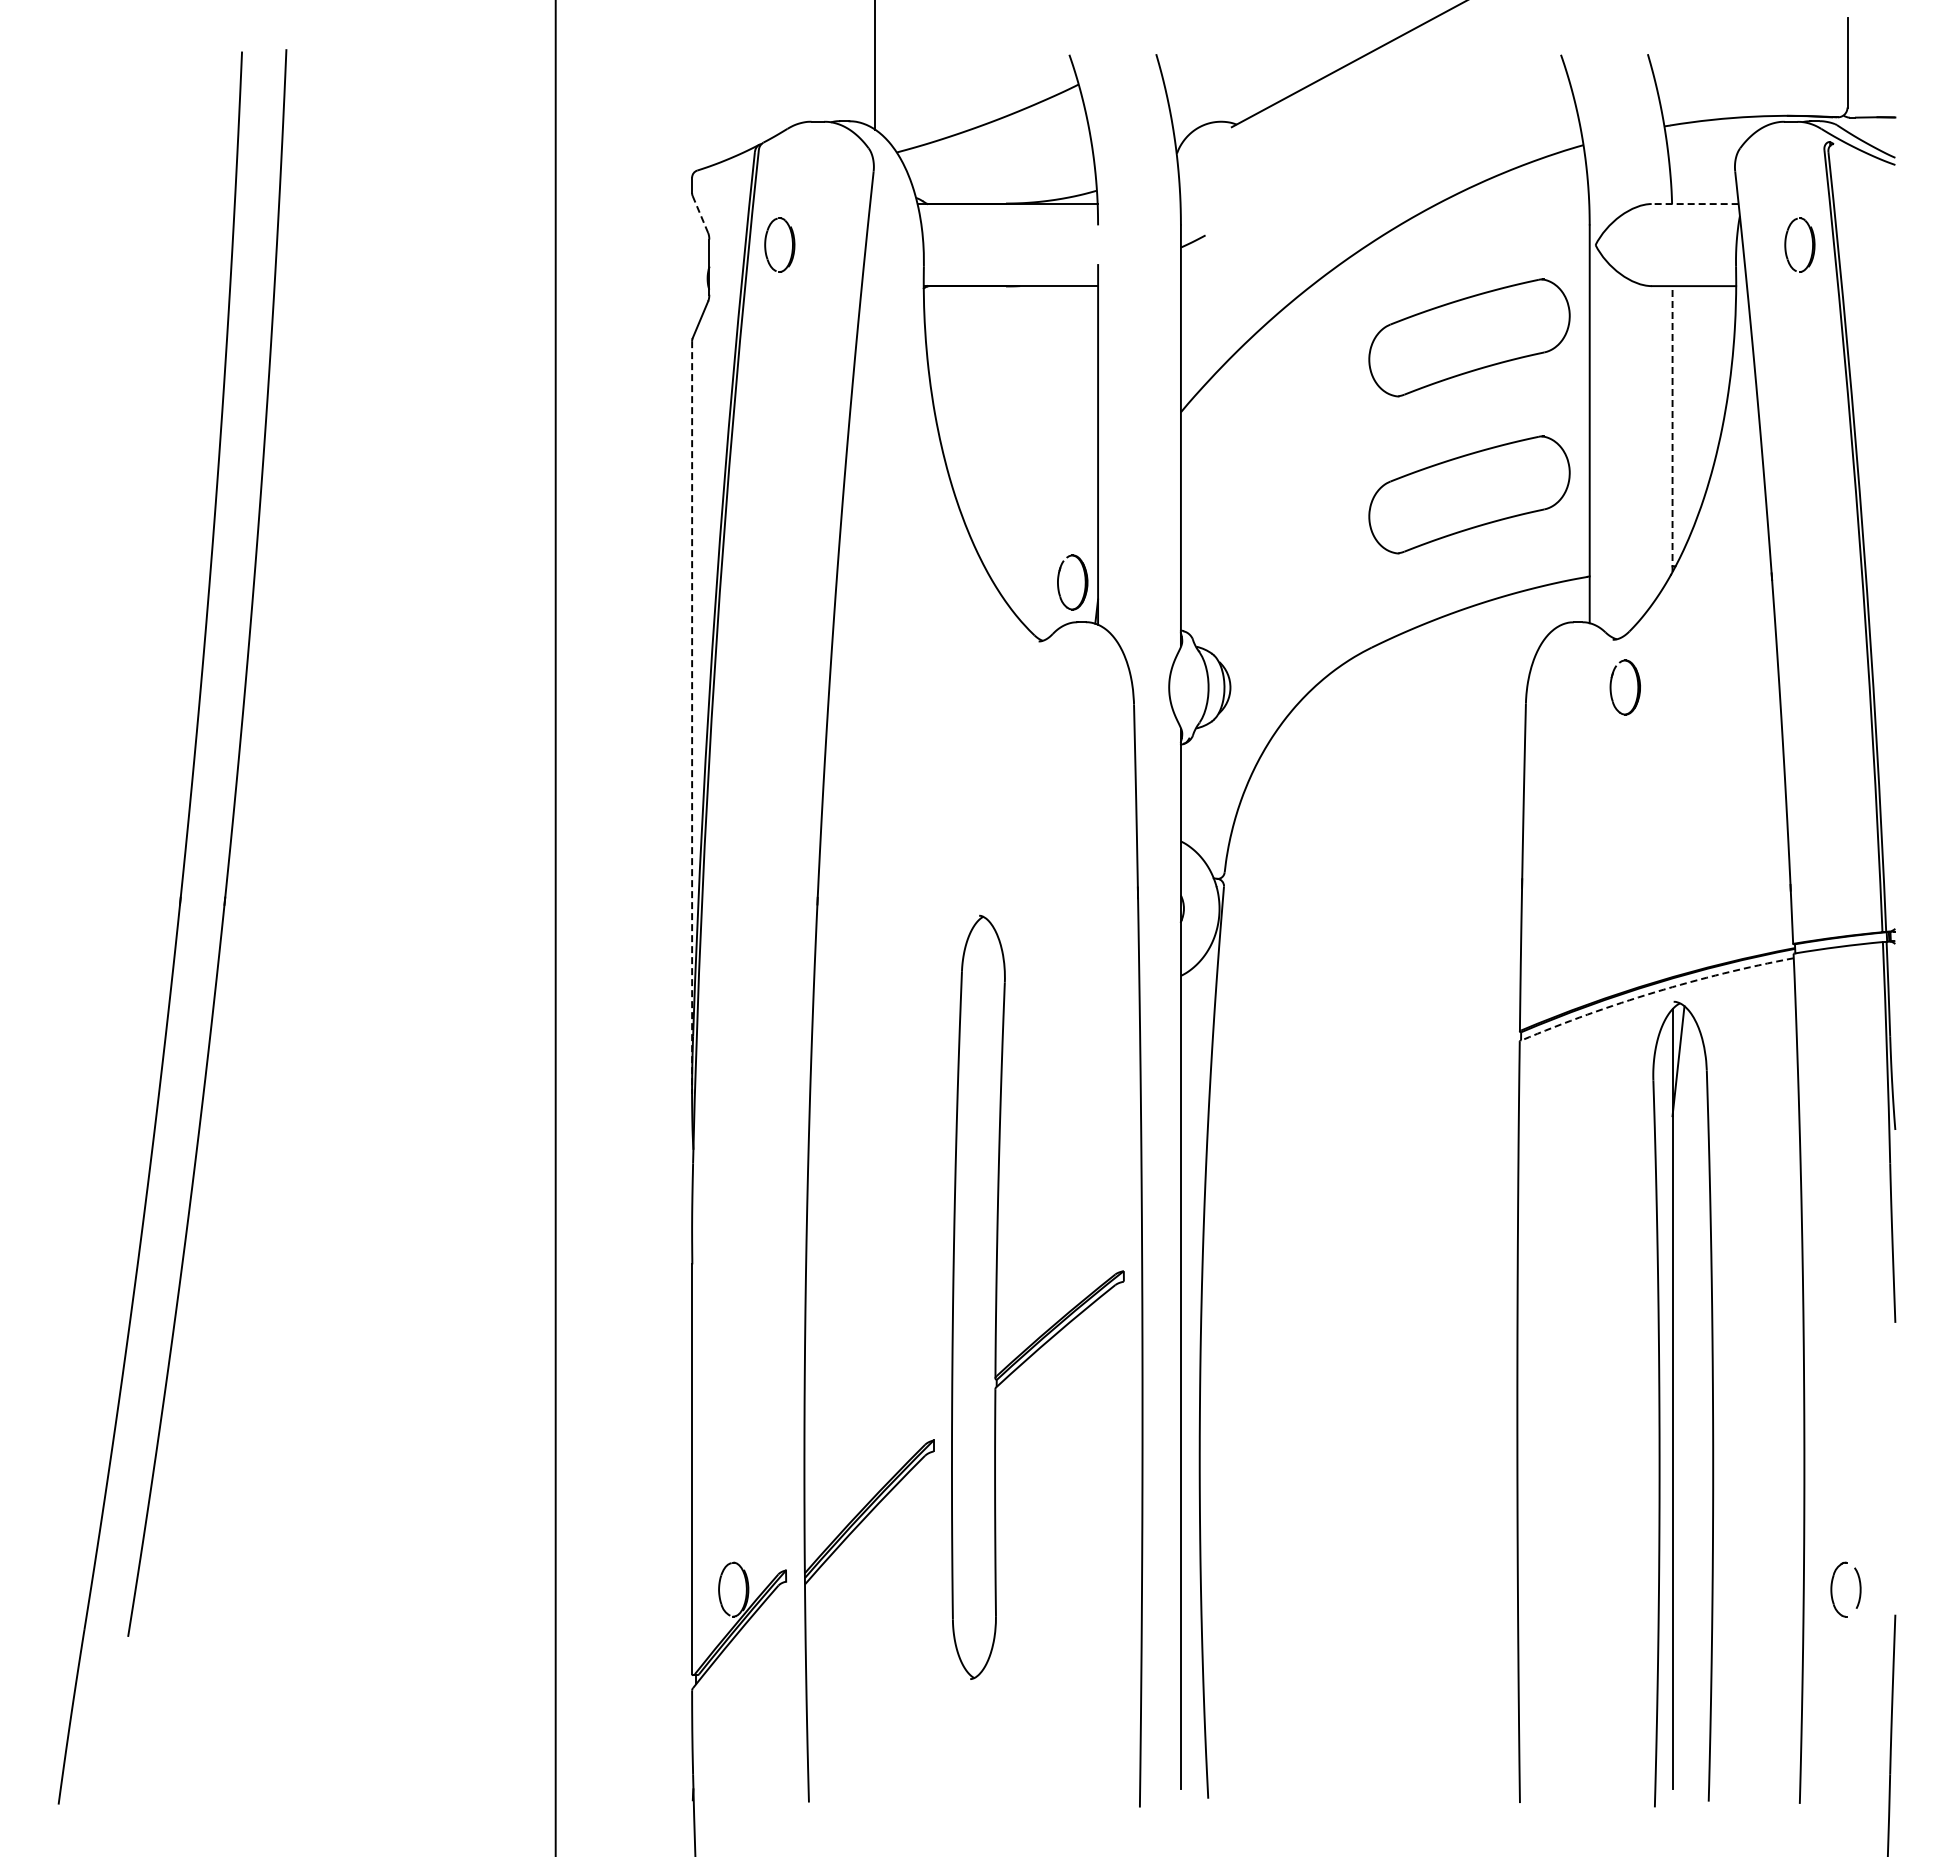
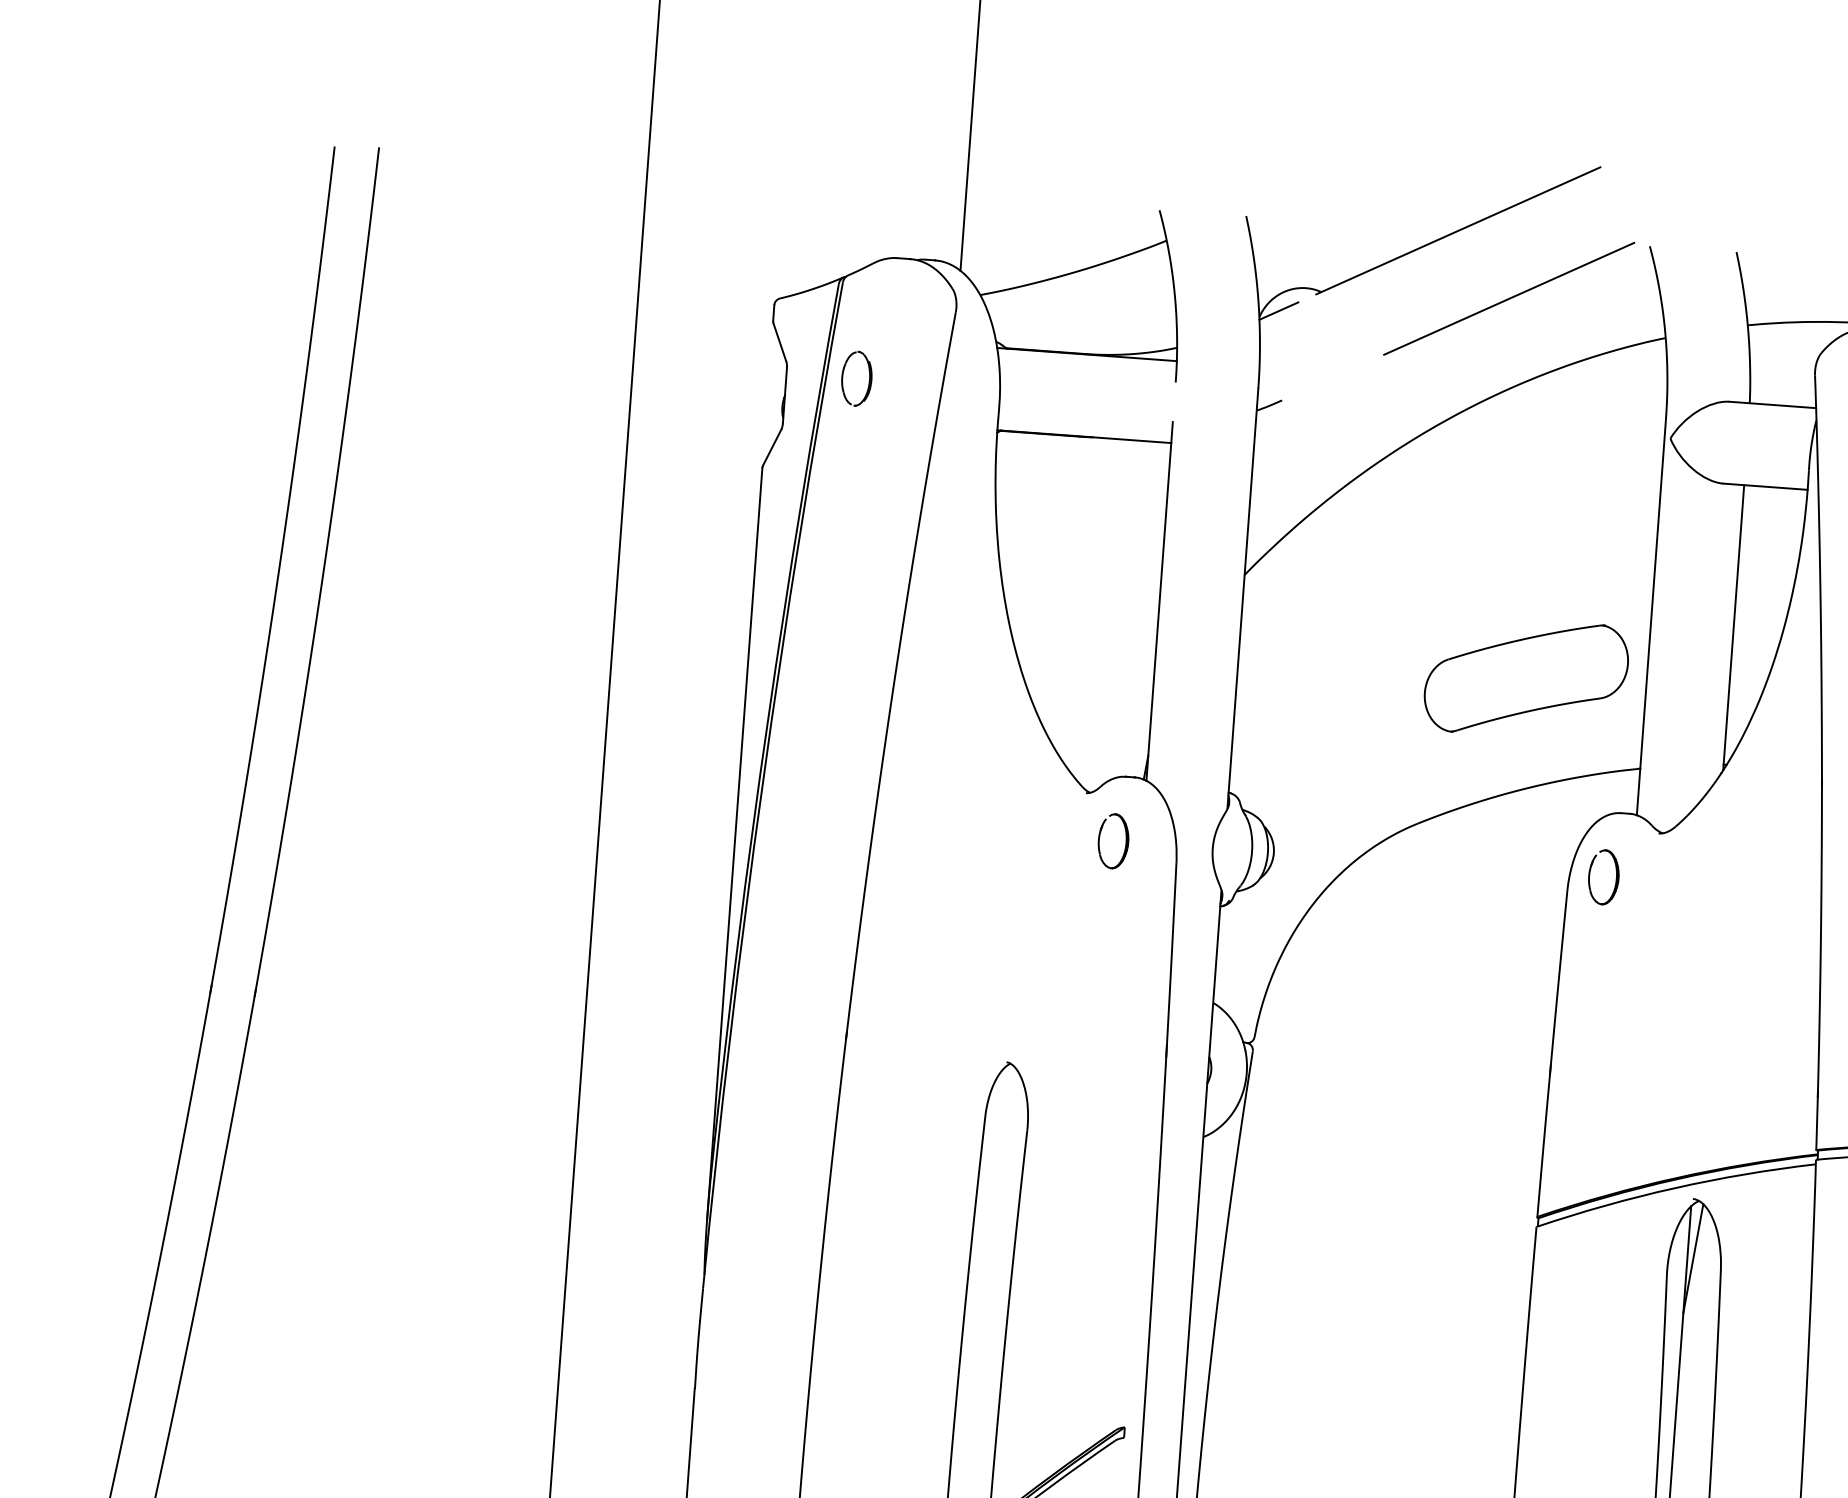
line: (1424, 117) -> (1509, 298), added
line: (1195, 146) -> (1278, 310), added
line: (1694, 204) -> (1772, 405), dashed -> solid
line: (700, 214) -> (779, 342), dashed -> solid
part: (1469, 337) -> (1537, 521), removed
line: (1672, 429) -> (1733, 628), dashed -> solid
part: (1084, 582) -> (1125, 842), moved
part: (1611, 687) -> (1590, 876), moved
line: (692, 718) -> (735, 844), dashed -> solid
arc: (1655, 992) -> (1675, 1188), dashed -> solid

